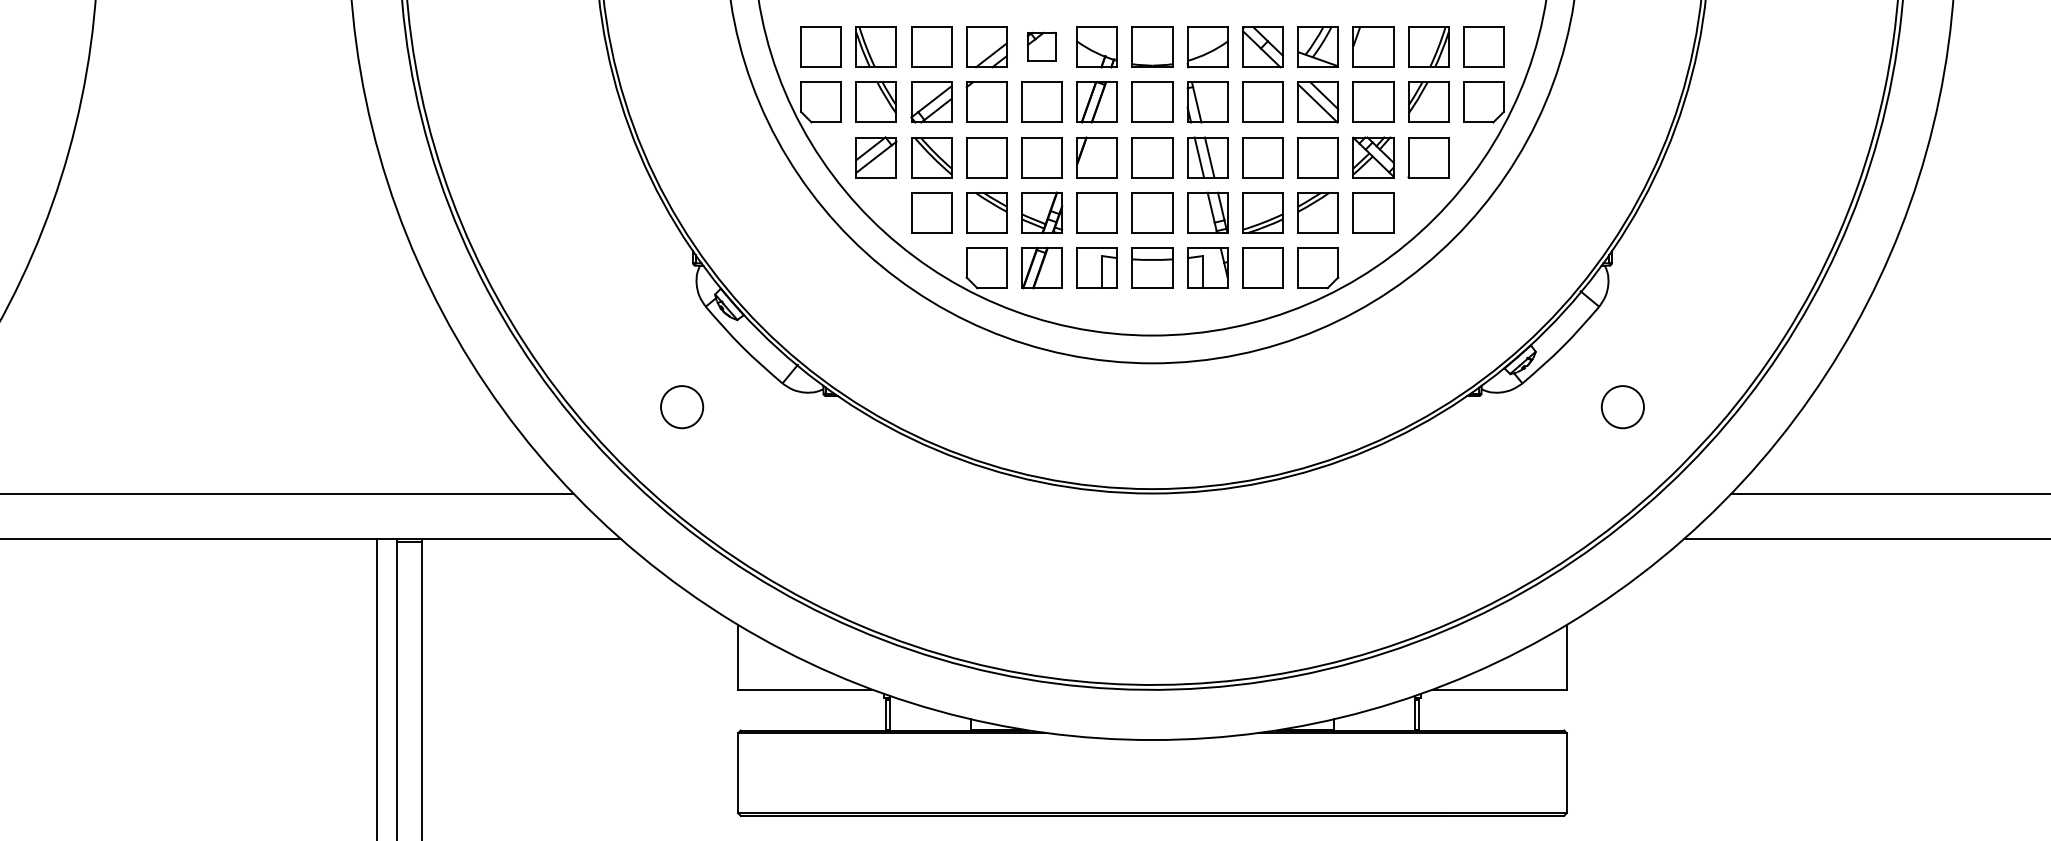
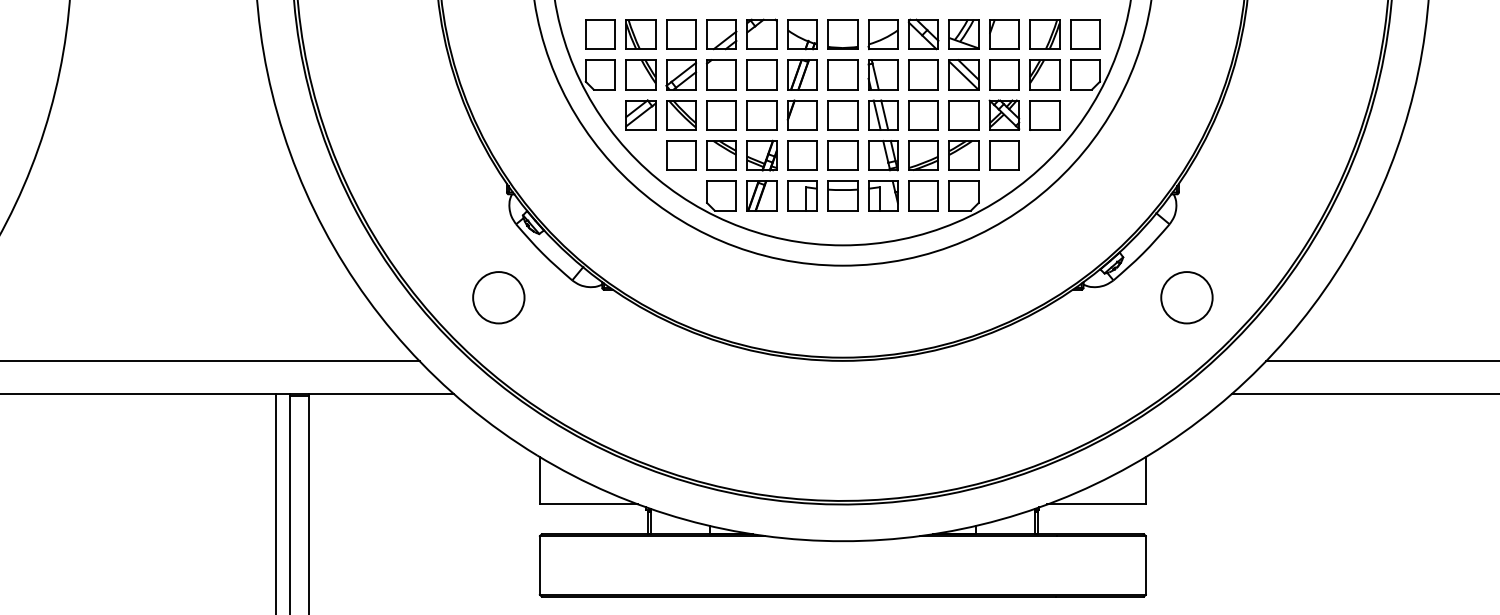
part: (1041, 45) -> (761, 33), size x1.43
circle: (681, 406) -> (498, 297), size x1.67
circle: (1622, 406) -> (1186, 297), size x1.67

